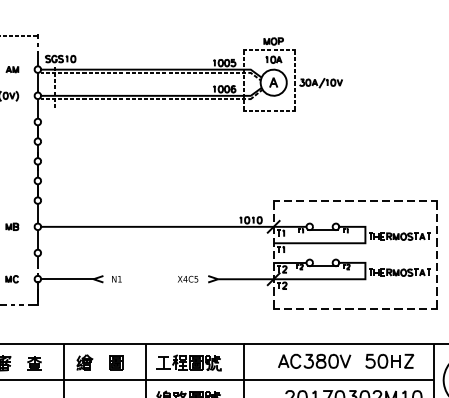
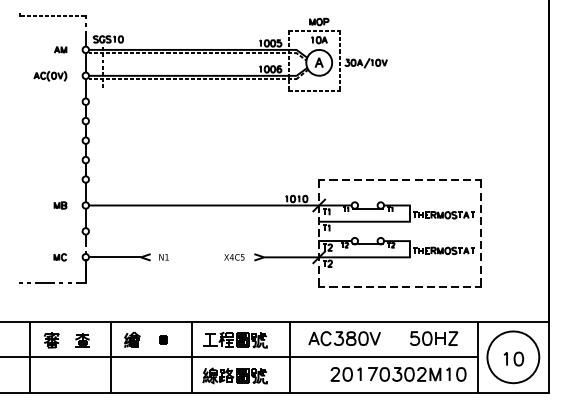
part: (314, 361) -> (344, 338), moved
part: (116, 362) -> (163, 339), size x0.6

